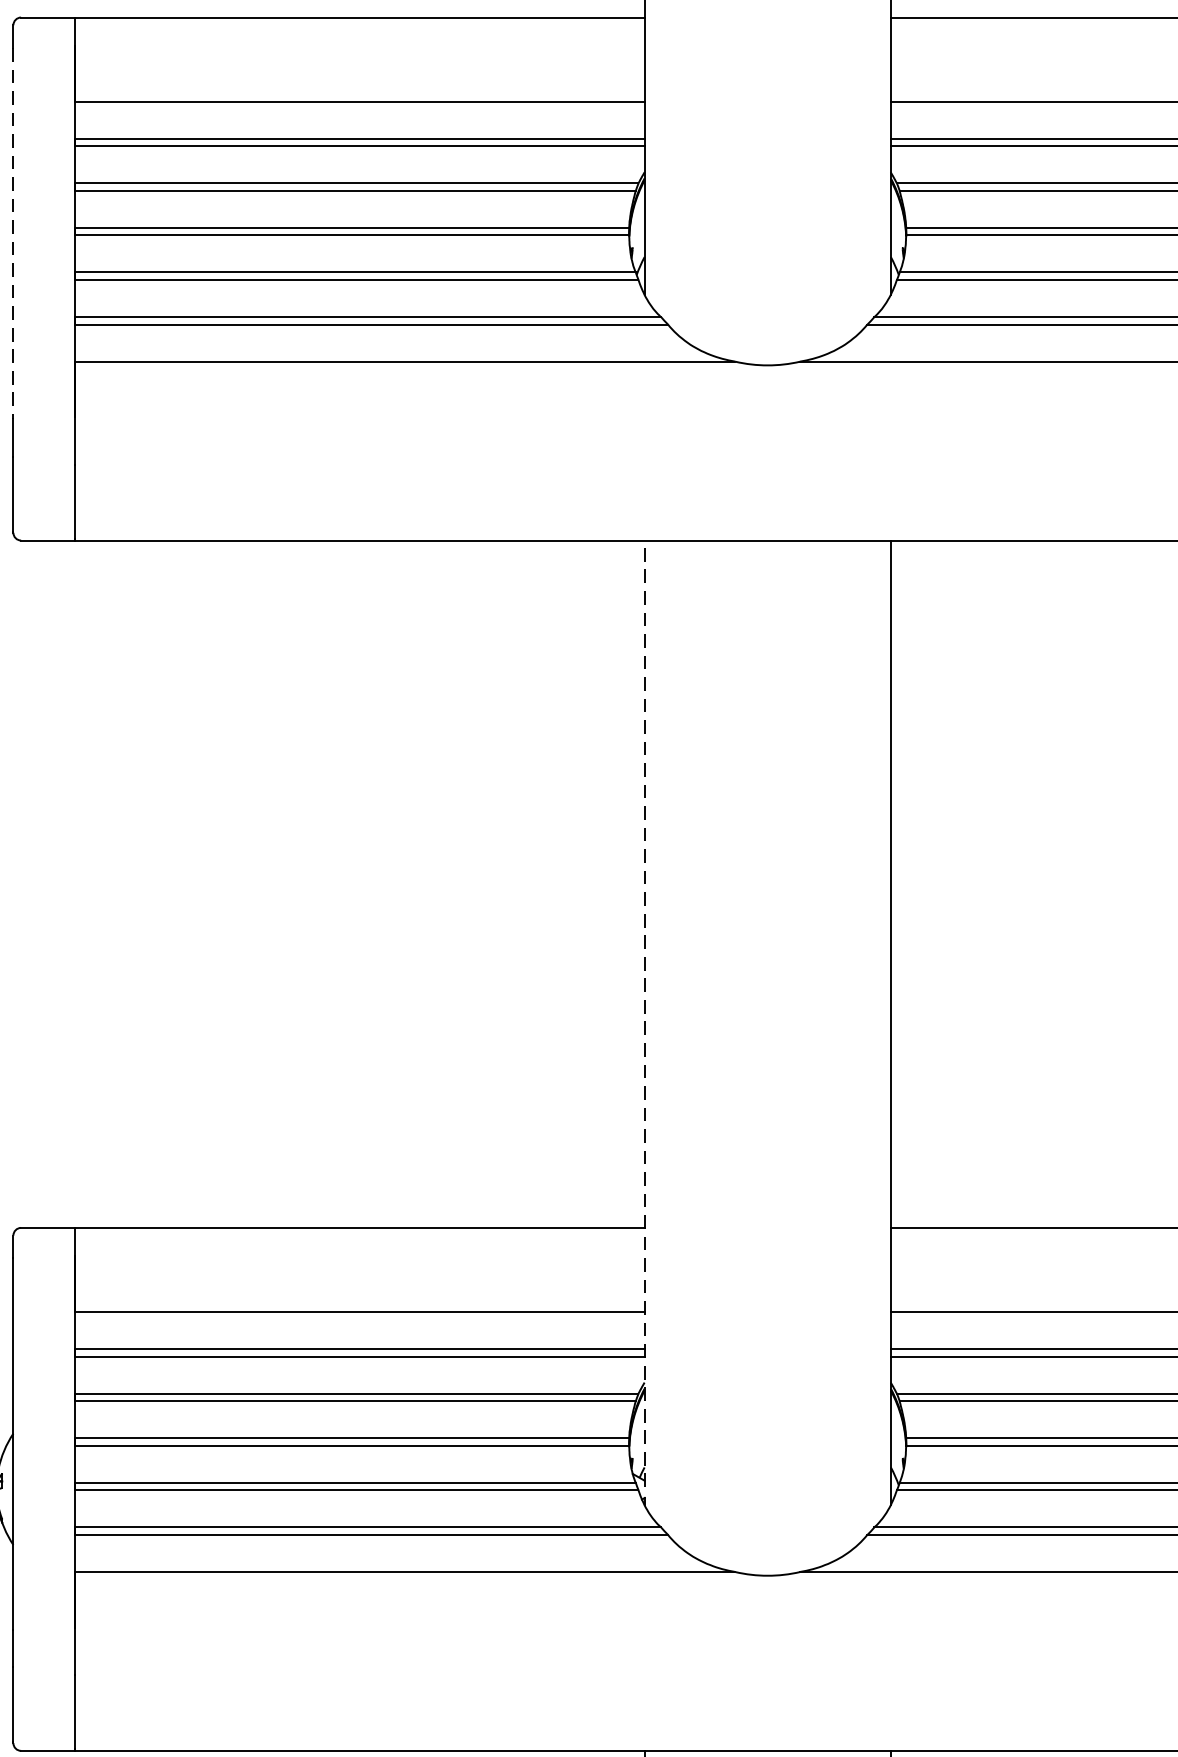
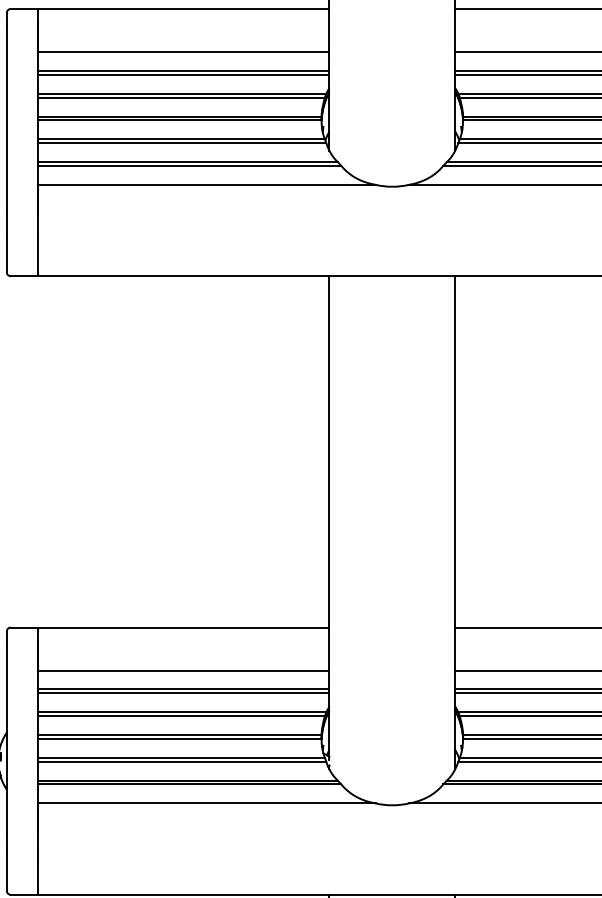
line: (12, 233) -> (6, 119), dashed -> solid
line: (644, 1014) -> (329, 518), dashed -> solid

